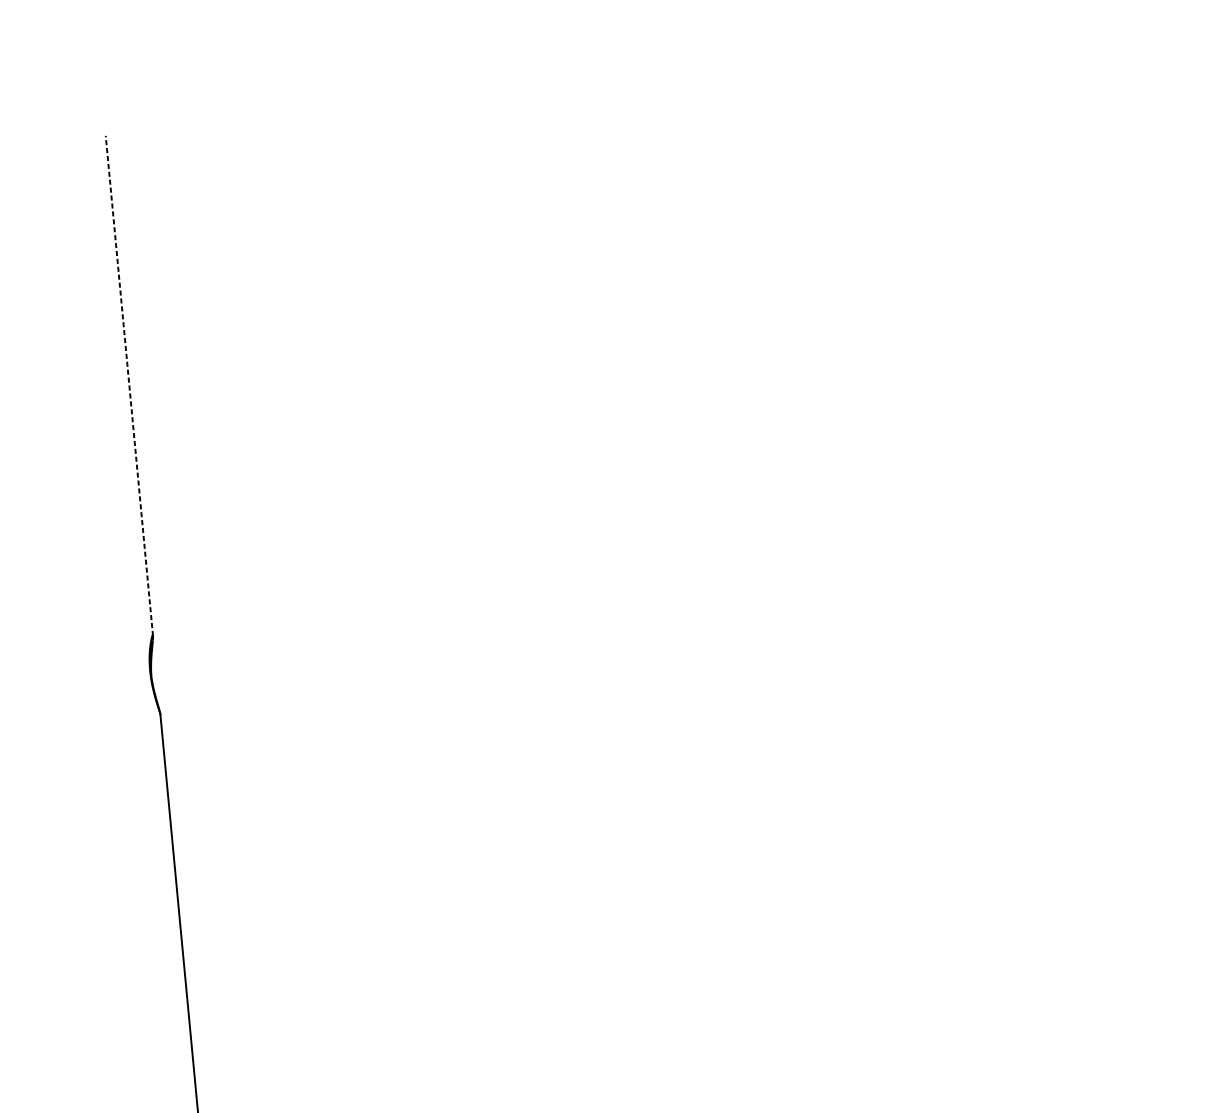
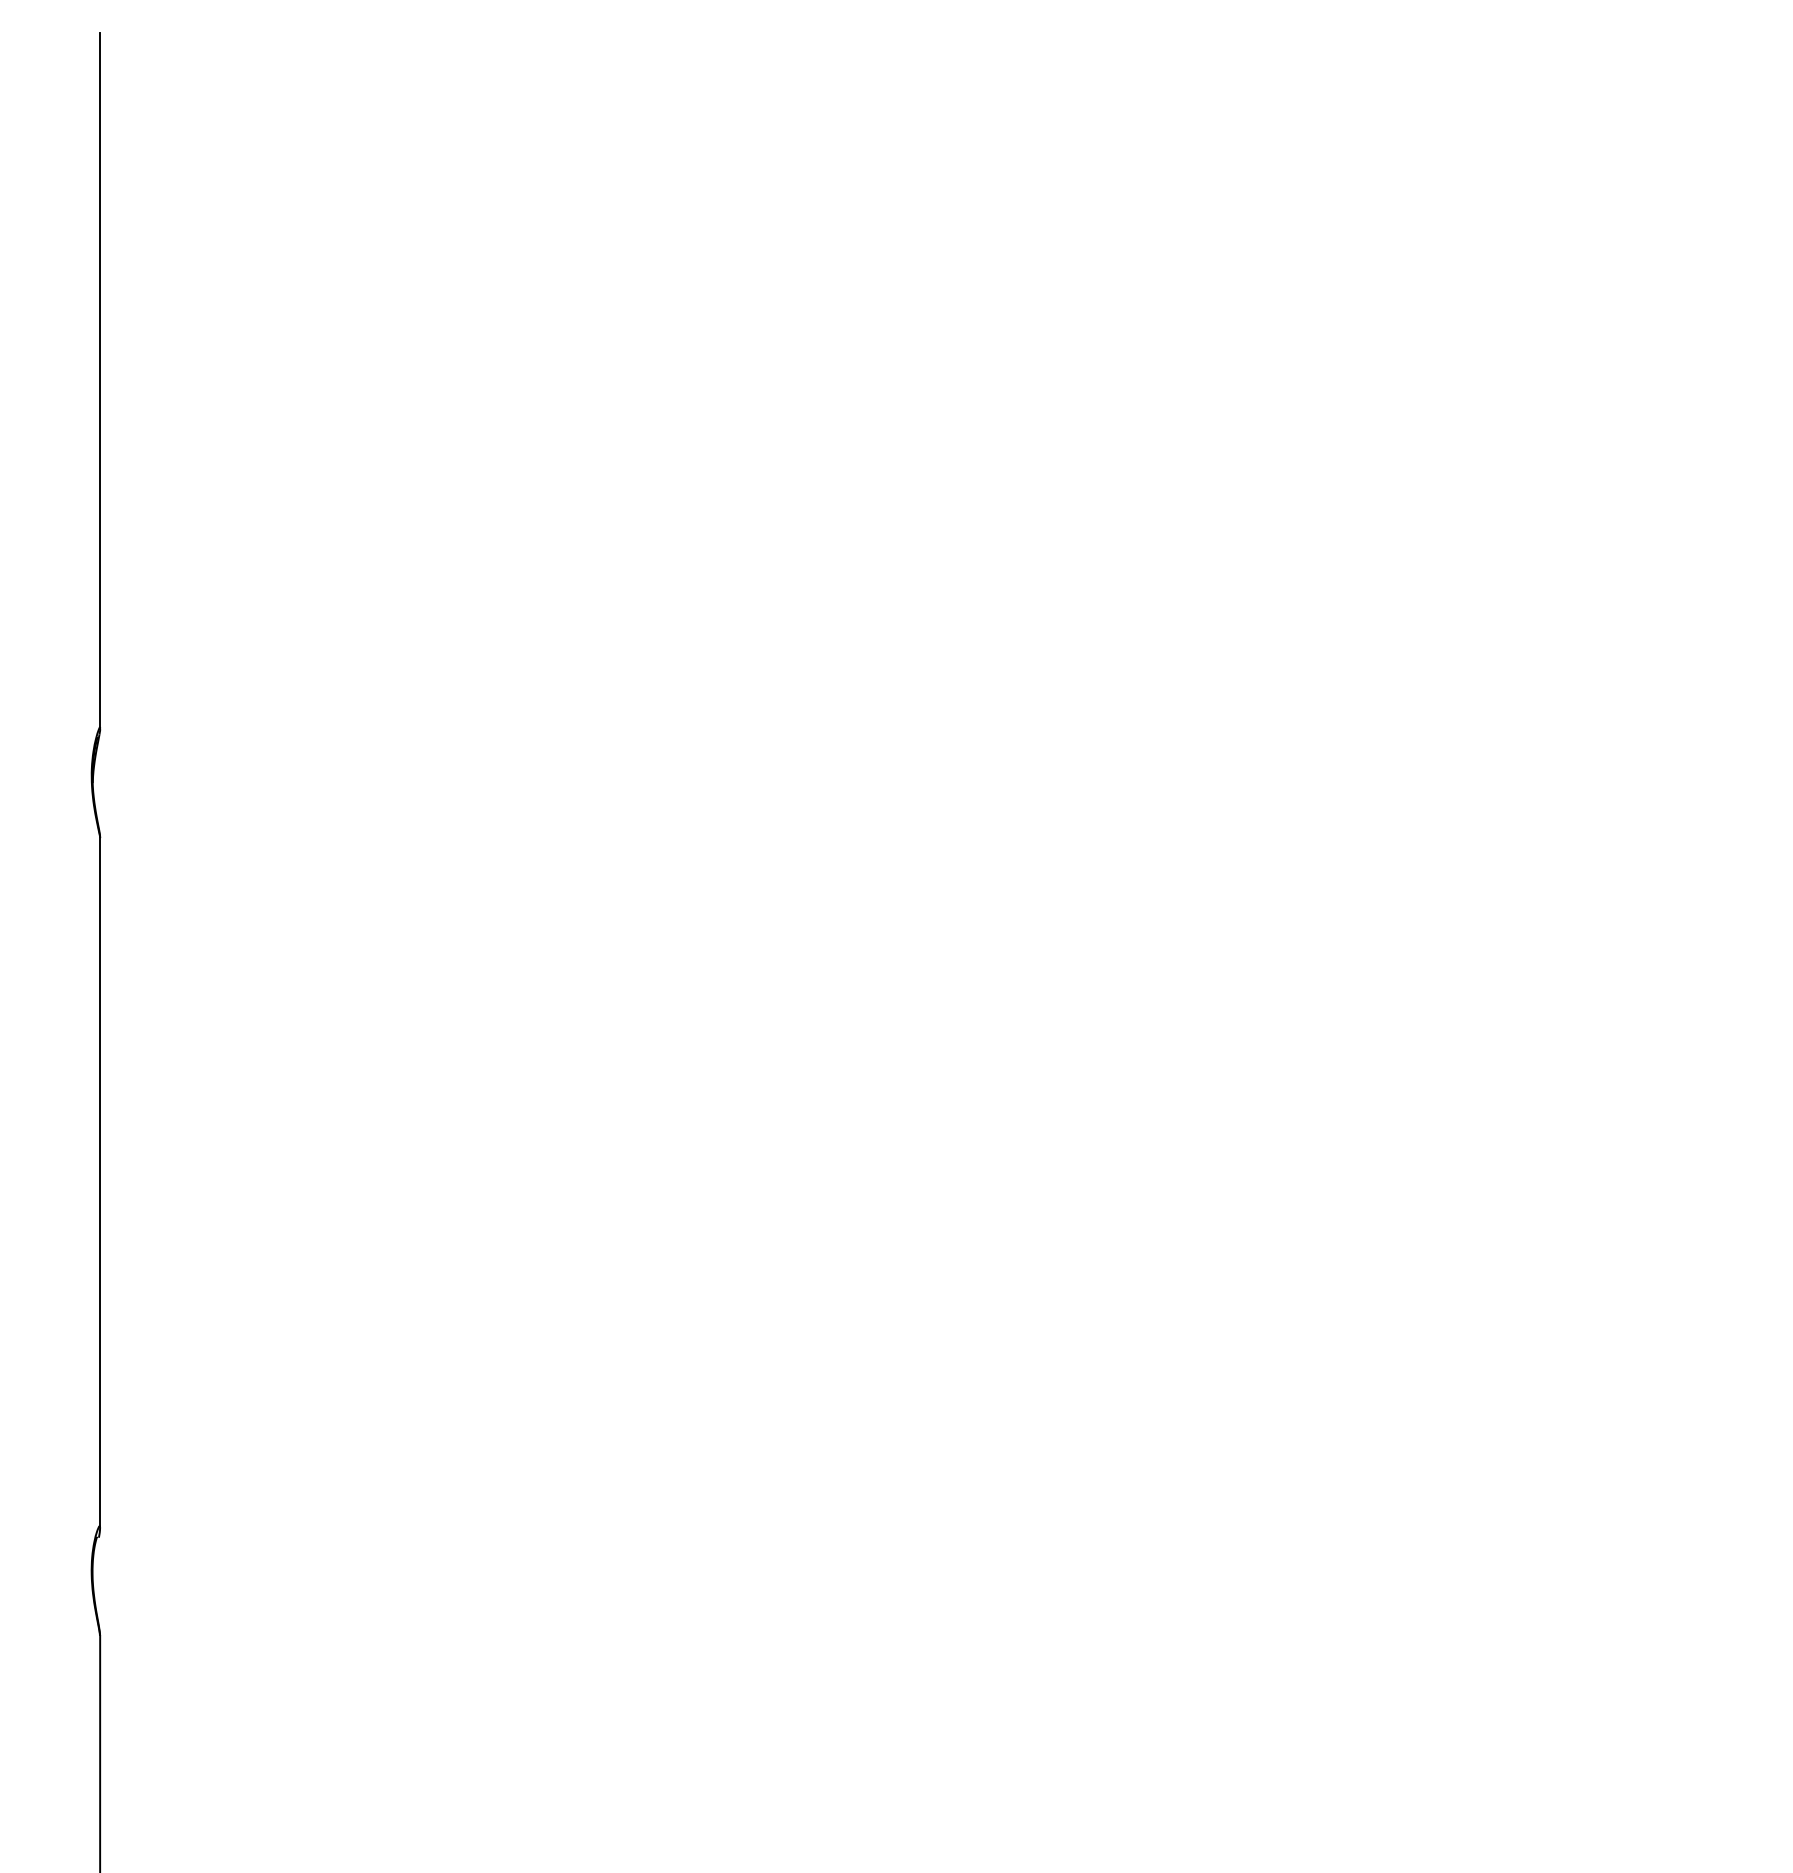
line: (129, 385) -> (100, 380), dashed -> solid

